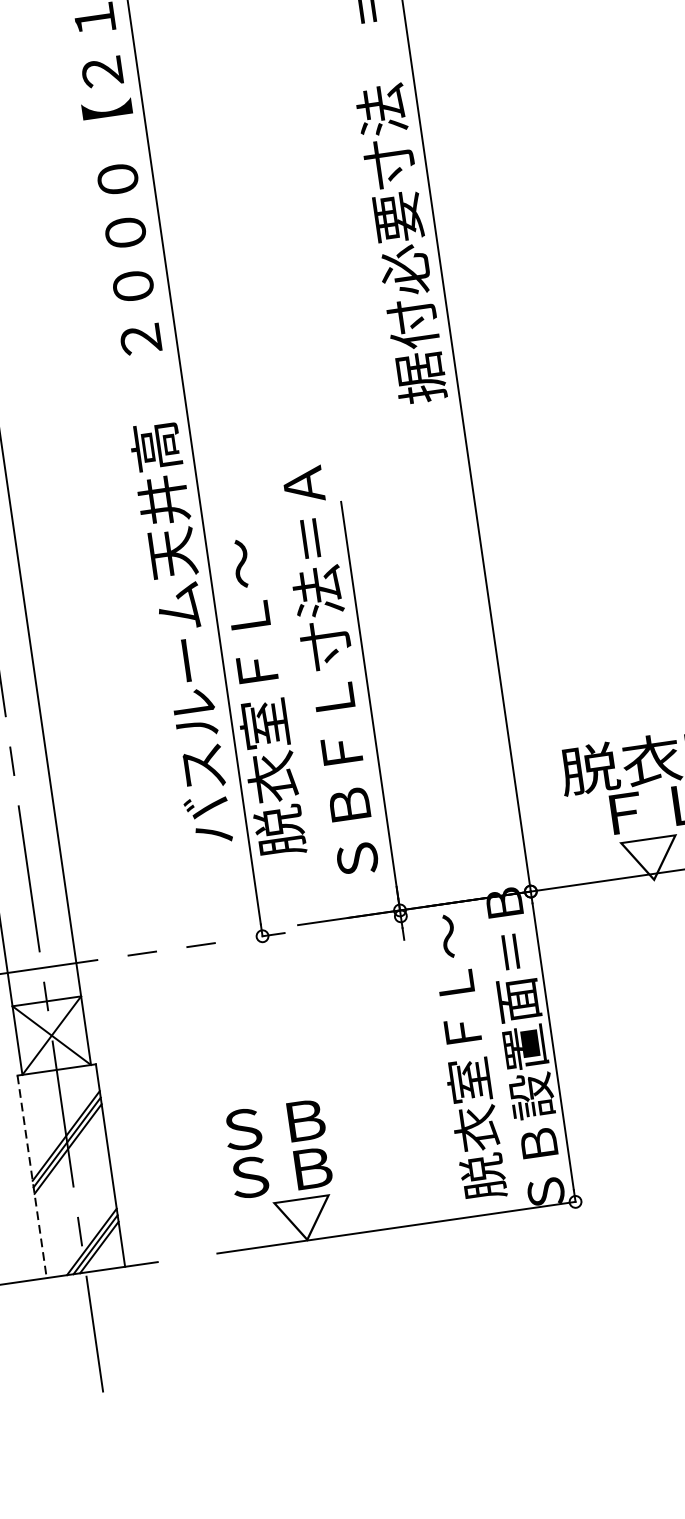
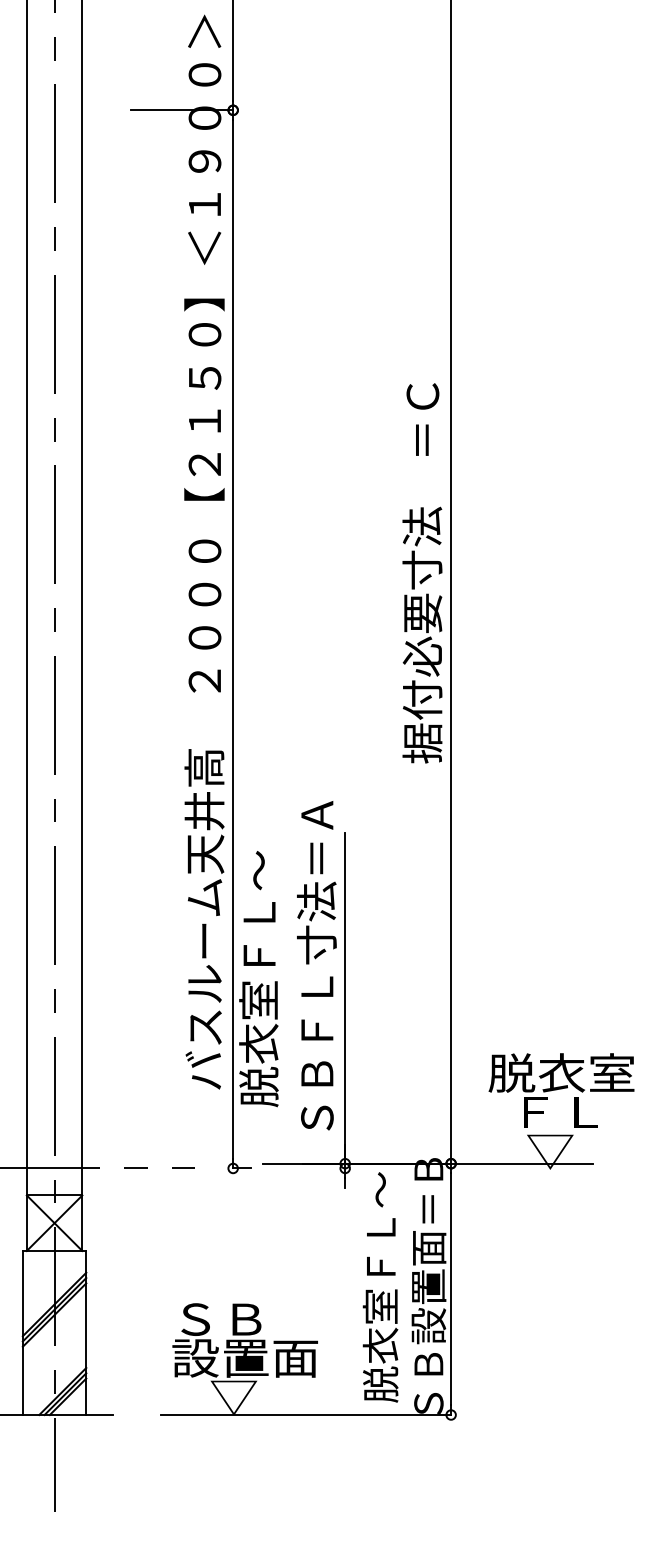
text: (310, 1168) -> (244, 1358), ＳＢ -> 設置面
line: (31, 1177) -> (22, 1333), dashed -> solid

